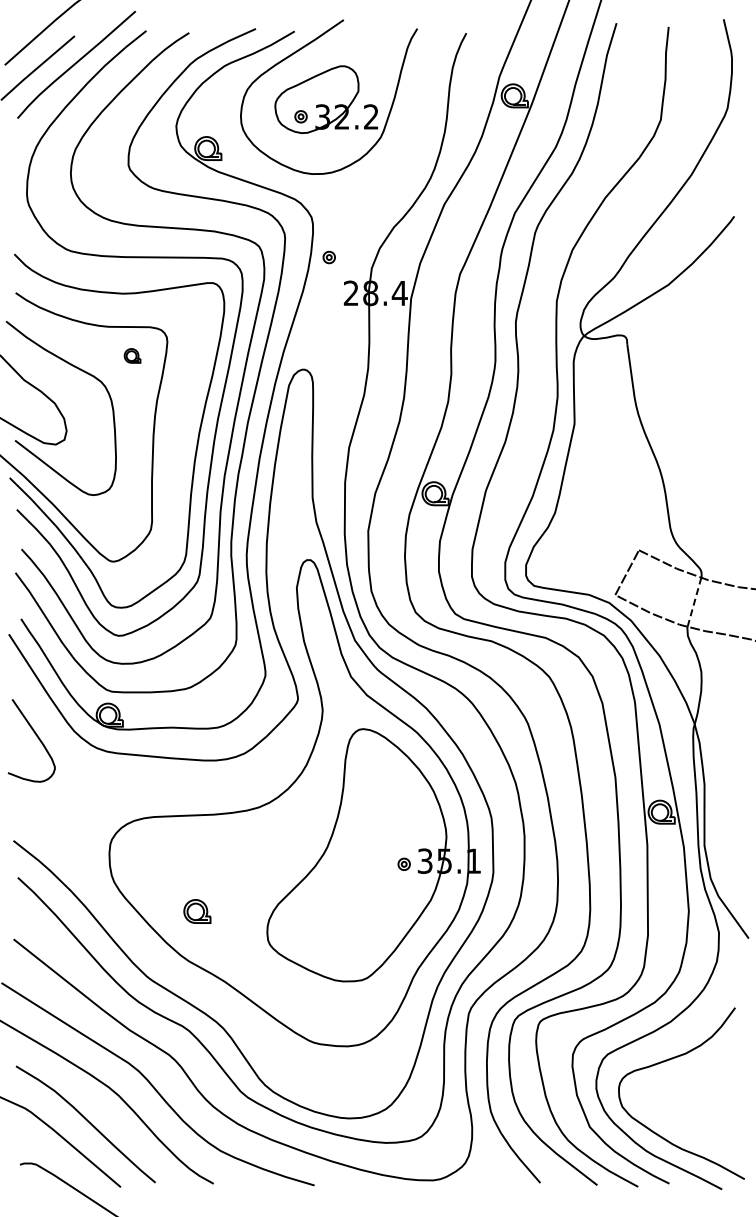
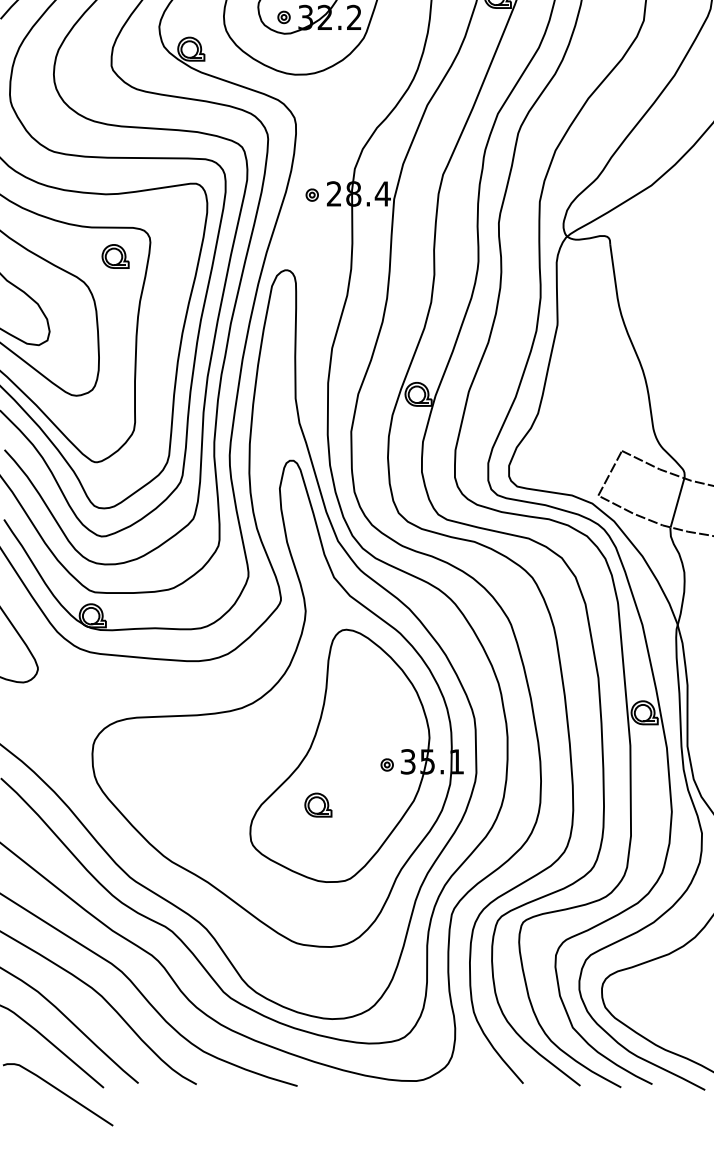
part: (328, 257) -> (311, 195), moved
part: (132, 355) -> (115, 256), size x1.67
line: (694, 601) -> (677, 502), dashed -> solid
part: (197, 911) -> (318, 805), moved

